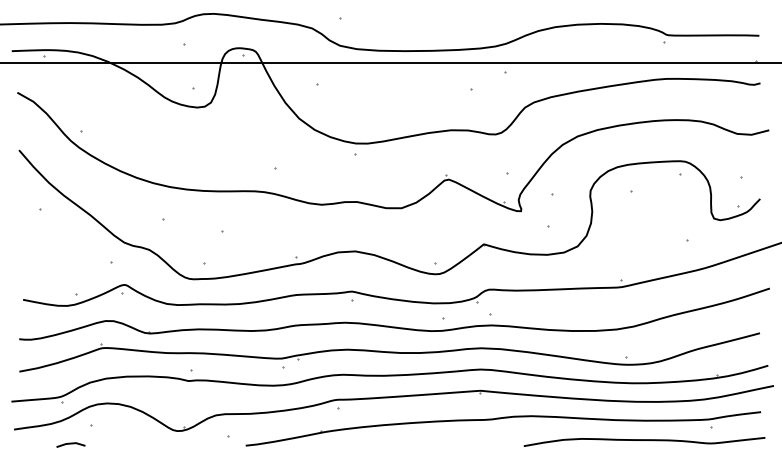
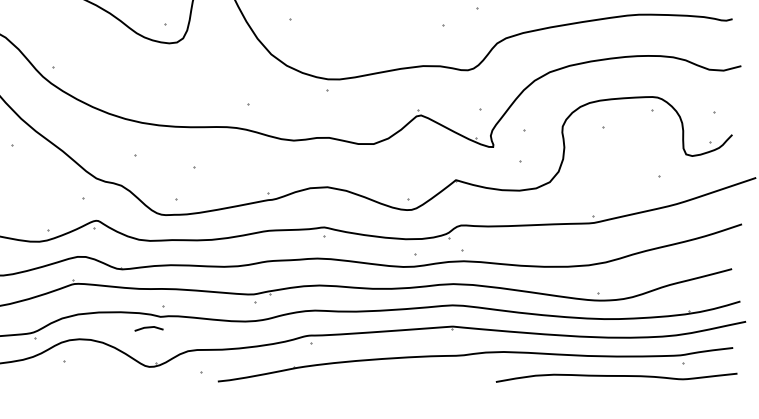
line: (70, 444) -> (148, 328), moved

